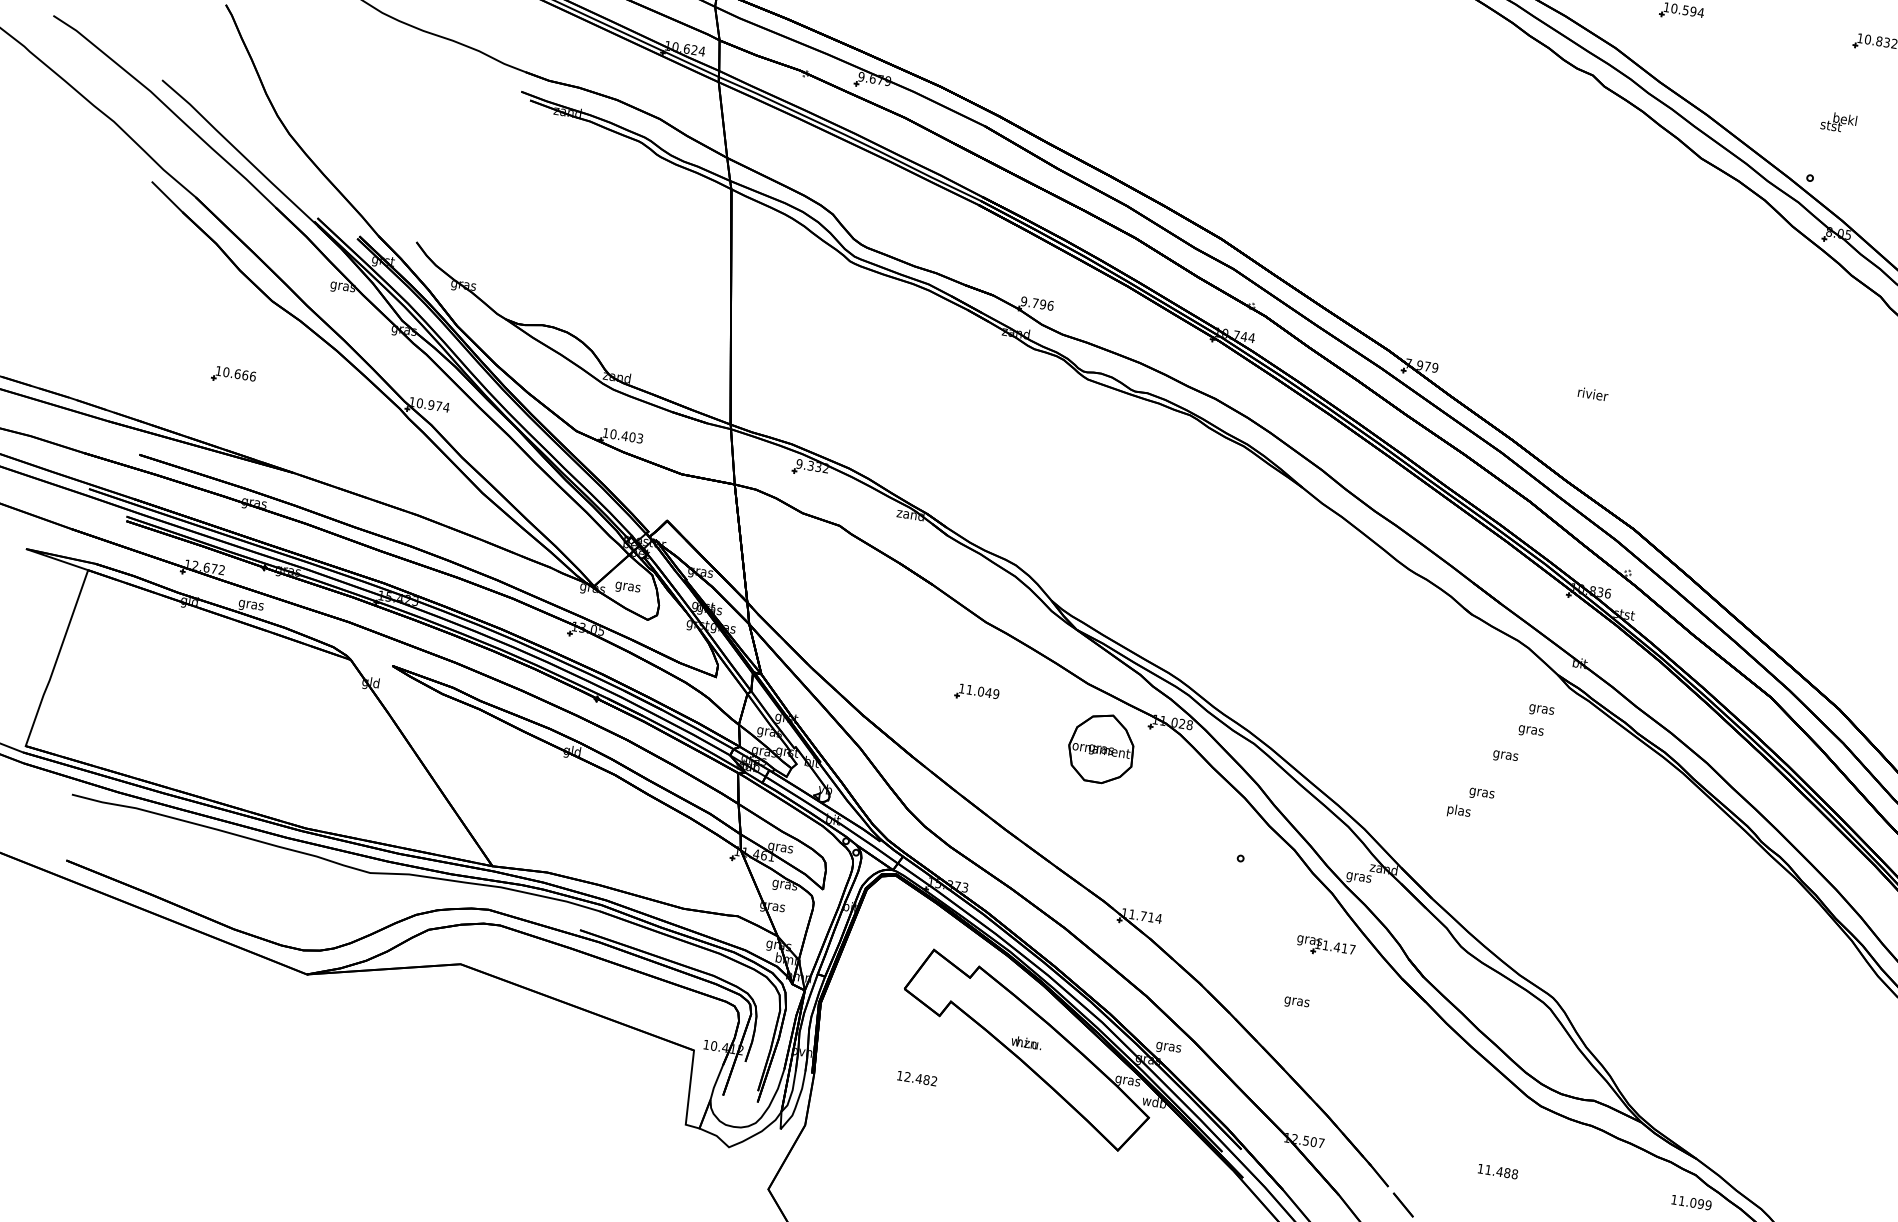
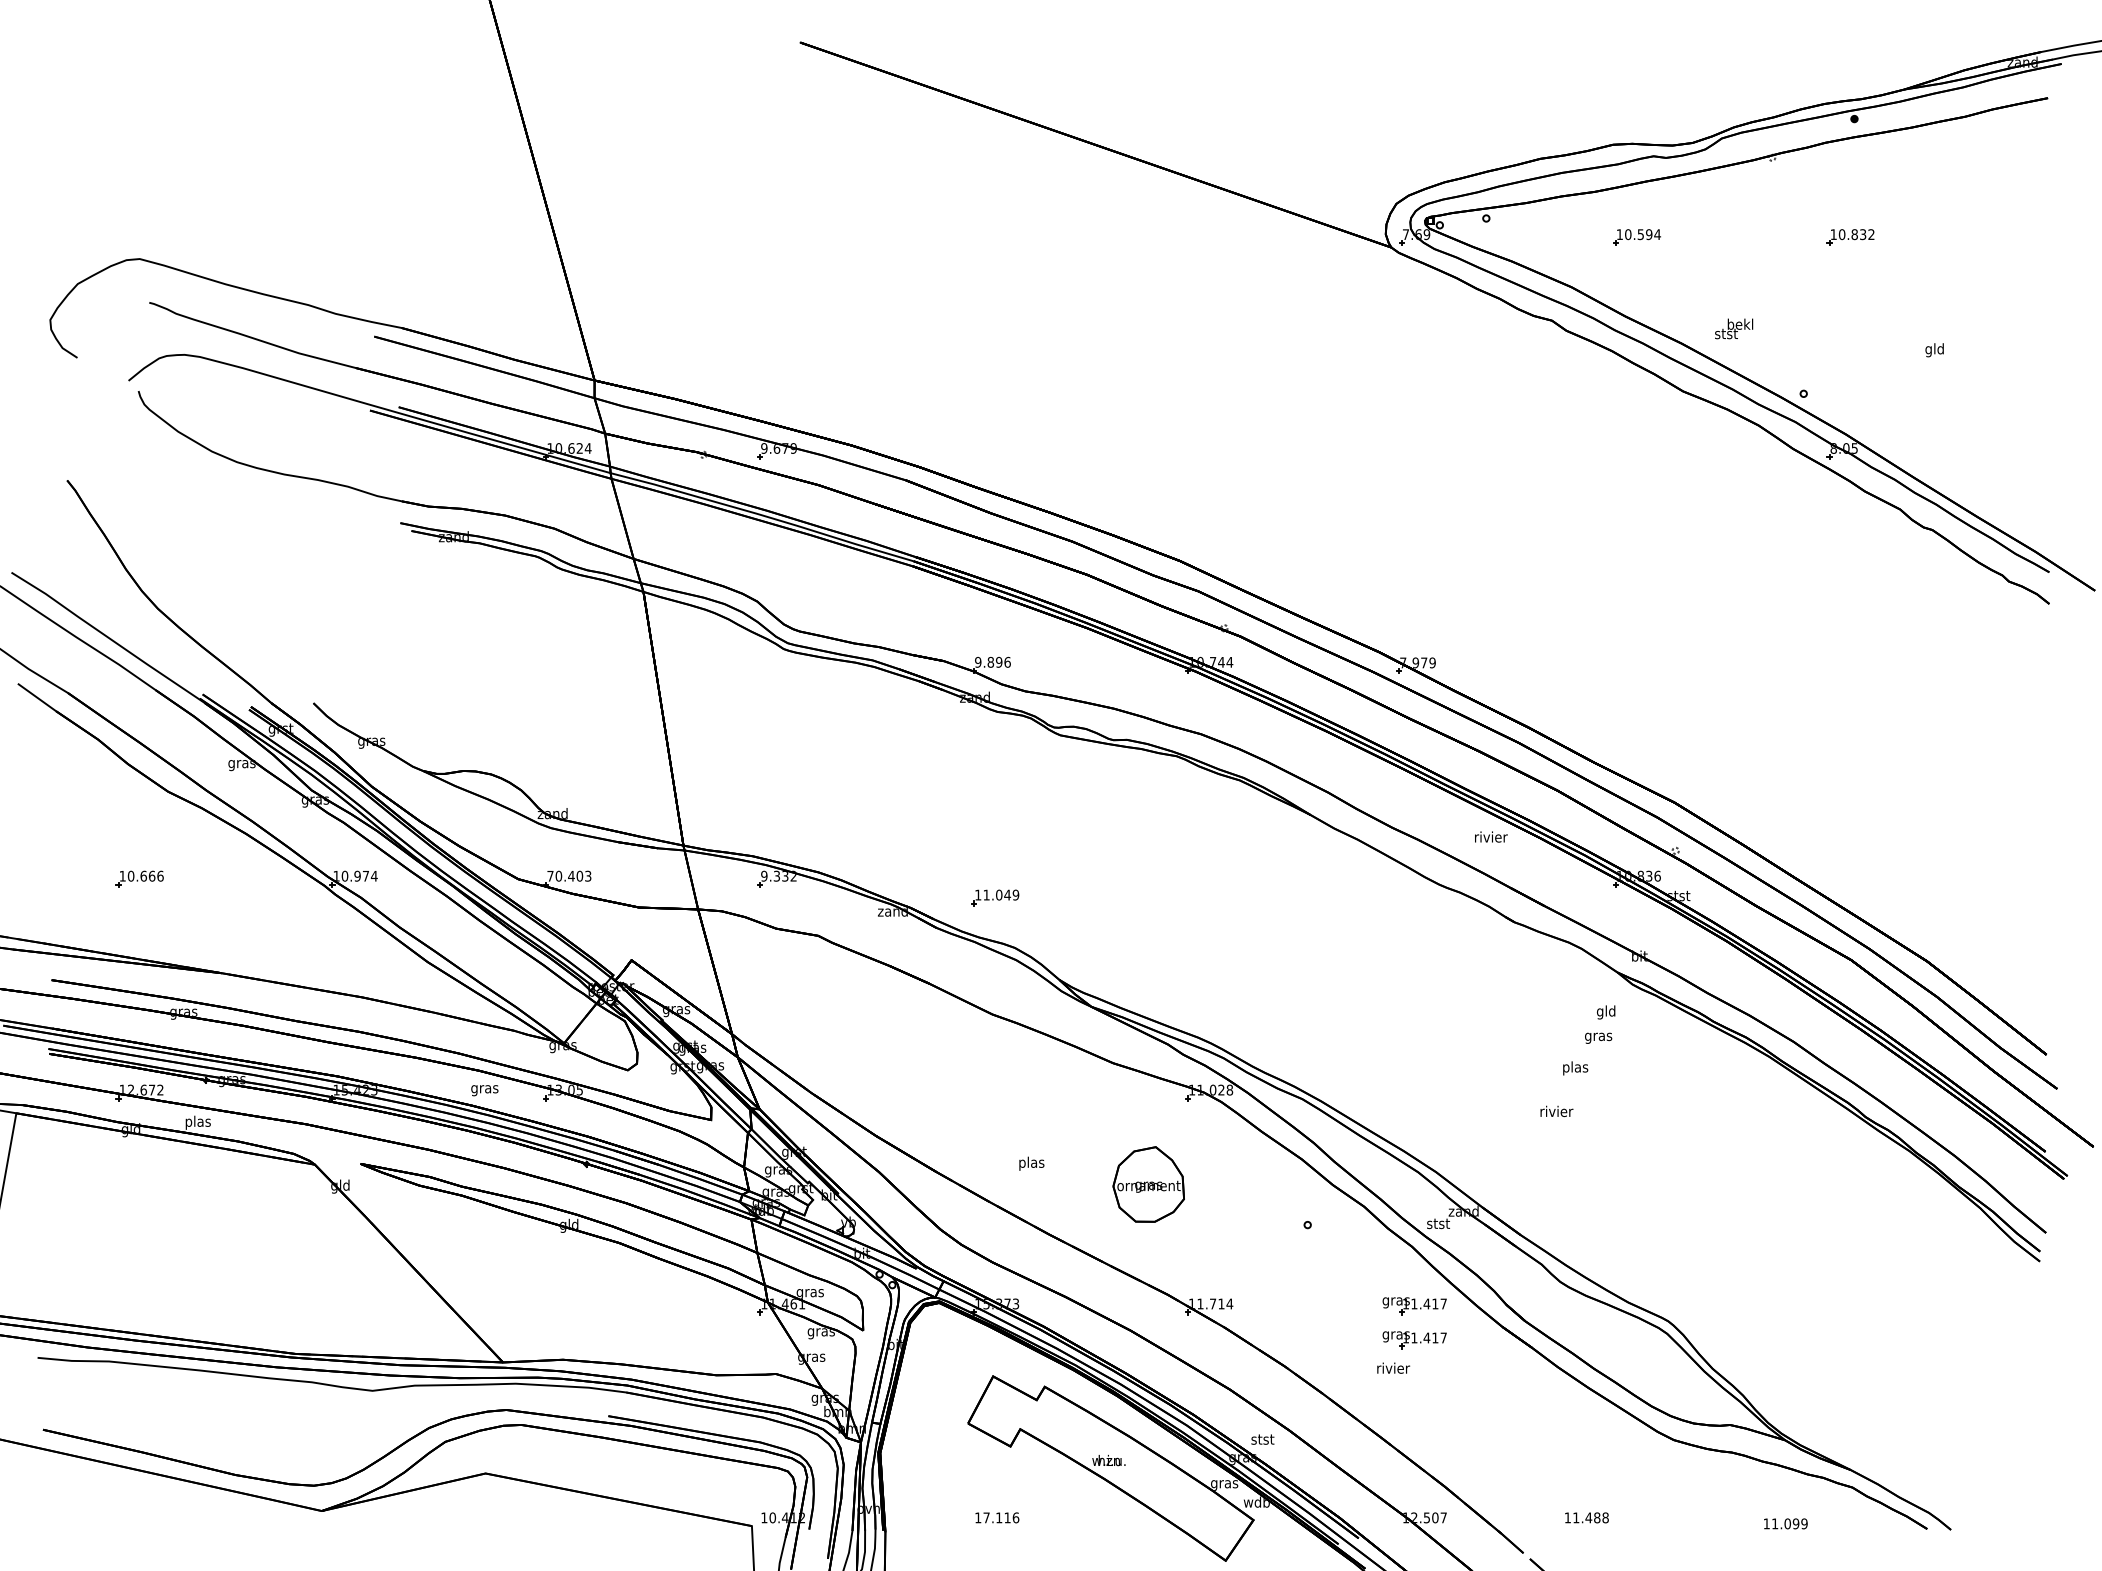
text: (1839, 122) -> (1734, 328), moved
text: (1035, 302) -> (990, 661), 9.796 -> 9.896
text: (1593, 393) -> (1491, 836), moved
text: (605, 433) -> (550, 876), 10.403 -> 70.403
text: (627, 588) -> (484, 1090), moved
text: (250, 604) -> (197, 1122), gras -> plas
part: (977, 693) -> (995, 897), moved
text: (1541, 709) -> (1605, 1012), gras -> gld
part: (1101, 748) -> (1148, 1184), moved
text: (1505, 755) -> (1575, 1068), gras -> plas
text: (1482, 792) -> (1556, 1112), gras -> rivier
text: (1458, 811) -> (1031, 1163), moved
text: (1358, 876) -> (1437, 1224), gras -> stst
part: (1320, 978) -> (1414, 1340), added
text: (1297, 1001) -> (1393, 1369), gras -> rivier
text: (1168, 1046) -> (1262, 1440), gras -> stst
text: (921, 1078) -> (1001, 1517), 12.482 -> 17.116
text: (1497, 1171) -> (1586, 1517), moved
text: (1691, 1202) -> (1785, 1523), moved

